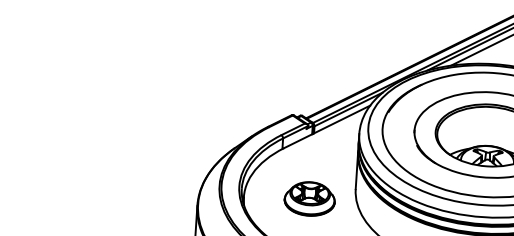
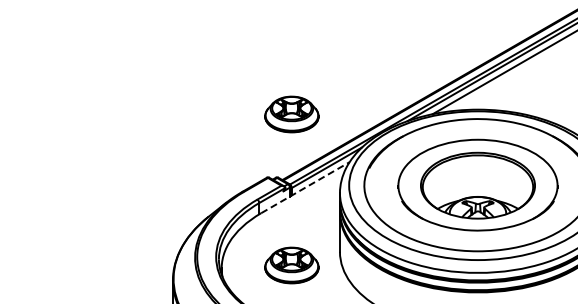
part: (318, 57) -> (291, 114), added
line: (327, 126) -> (305, 187), solid -> dashed

